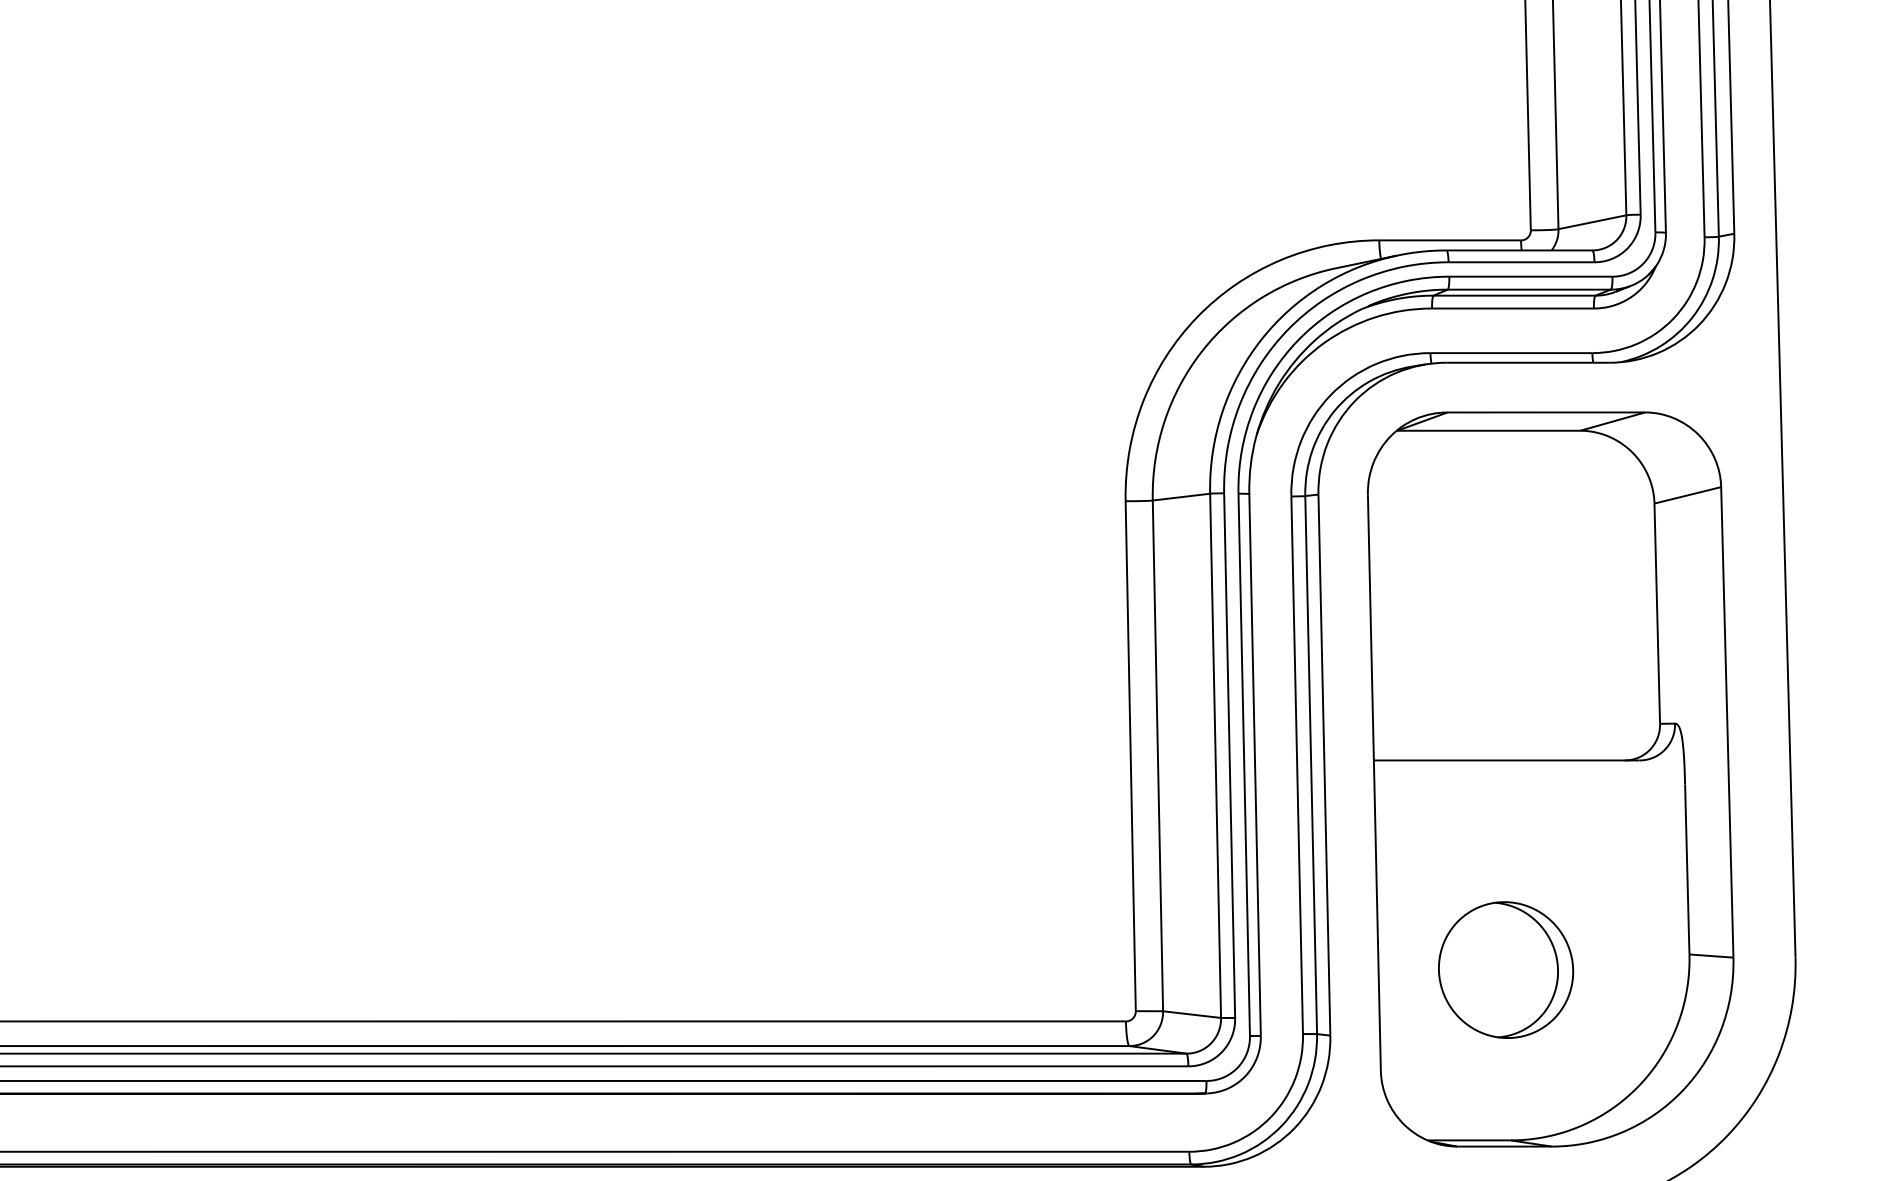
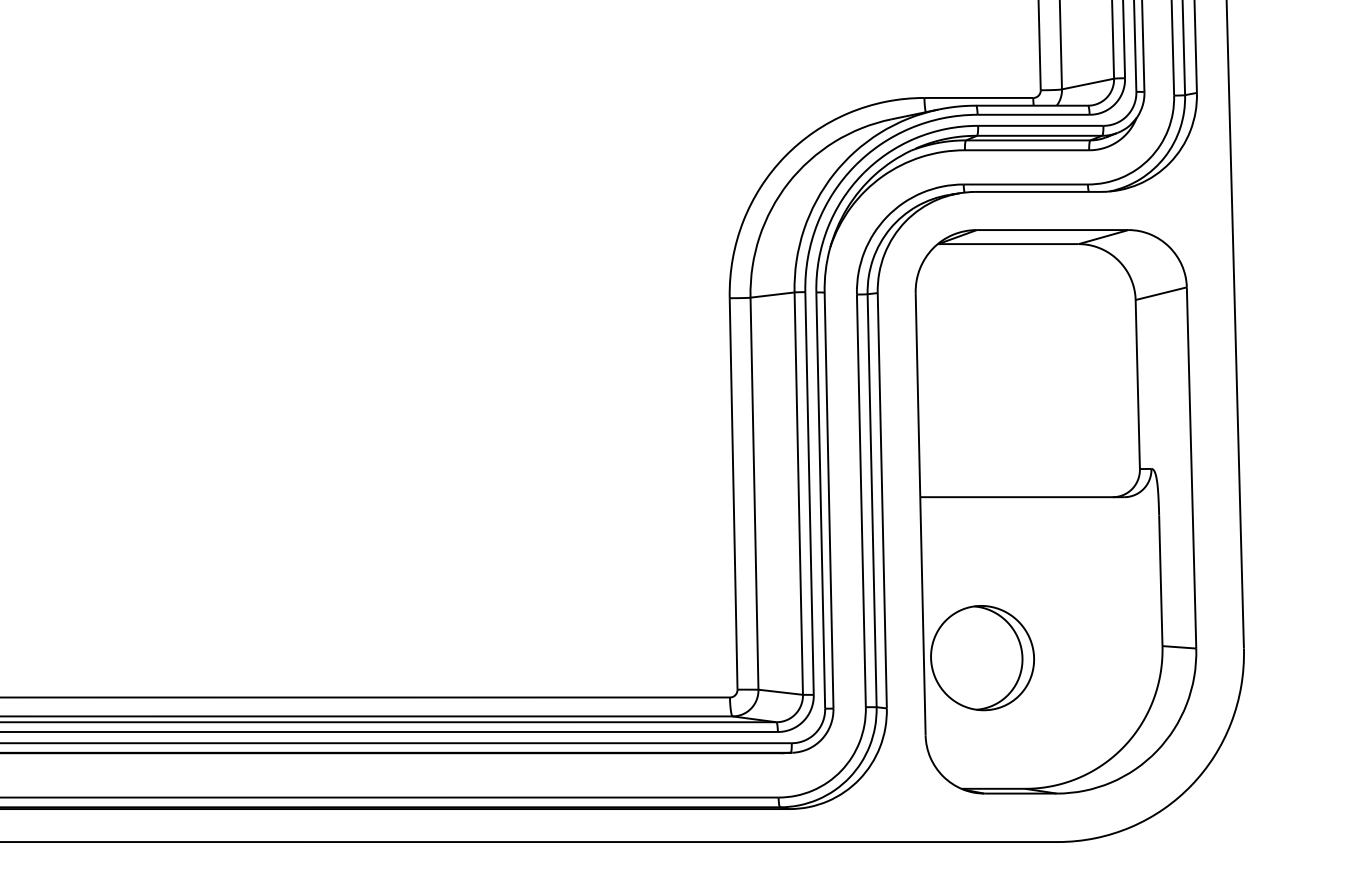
part: (1506, 969) -> (982, 657), moved

